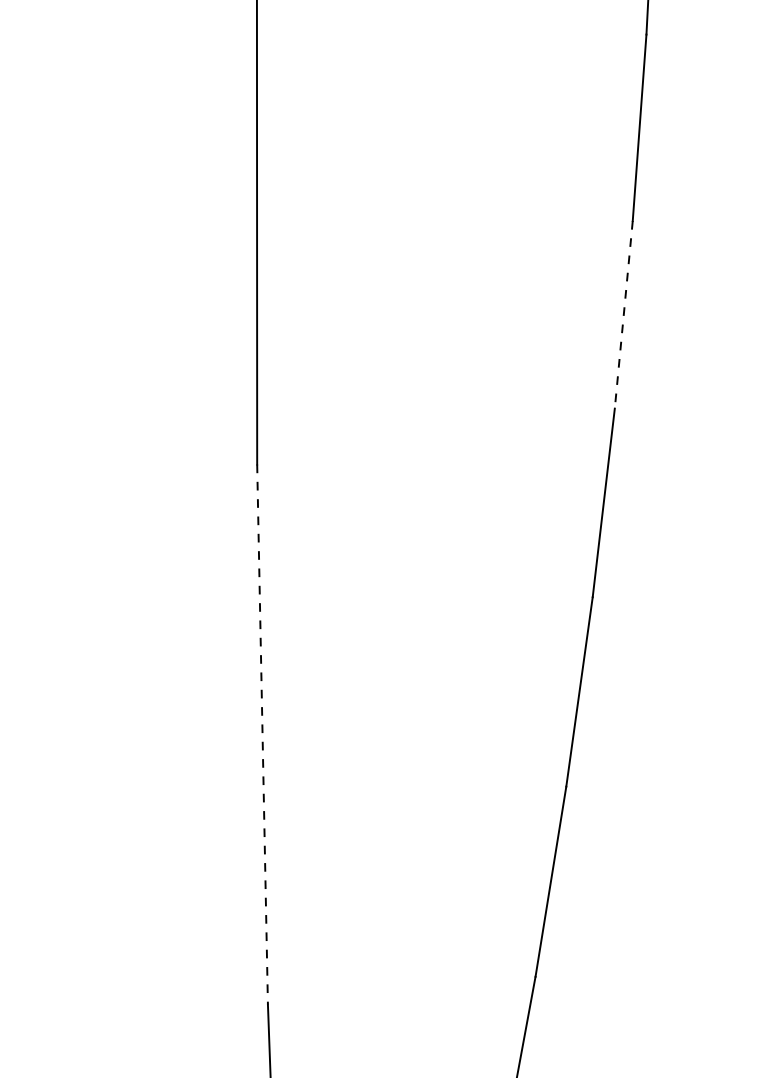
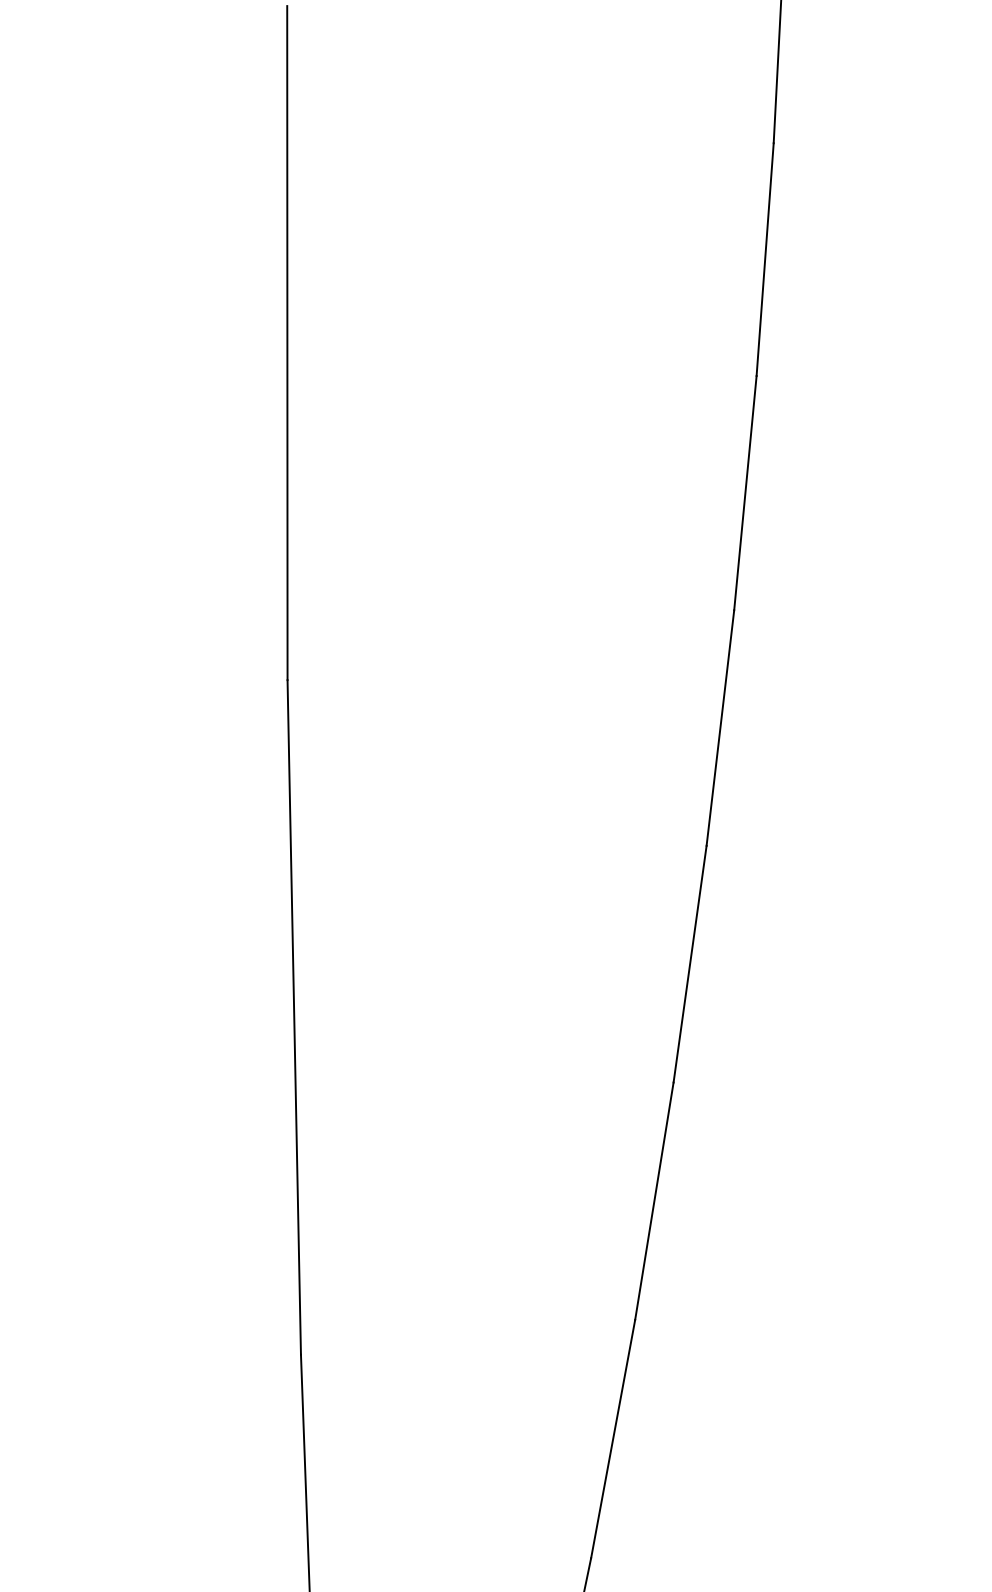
line: (623, 315) -> (745, 493), dashed -> solid
line: (262, 734) -> (294, 1017), dashed -> solid

